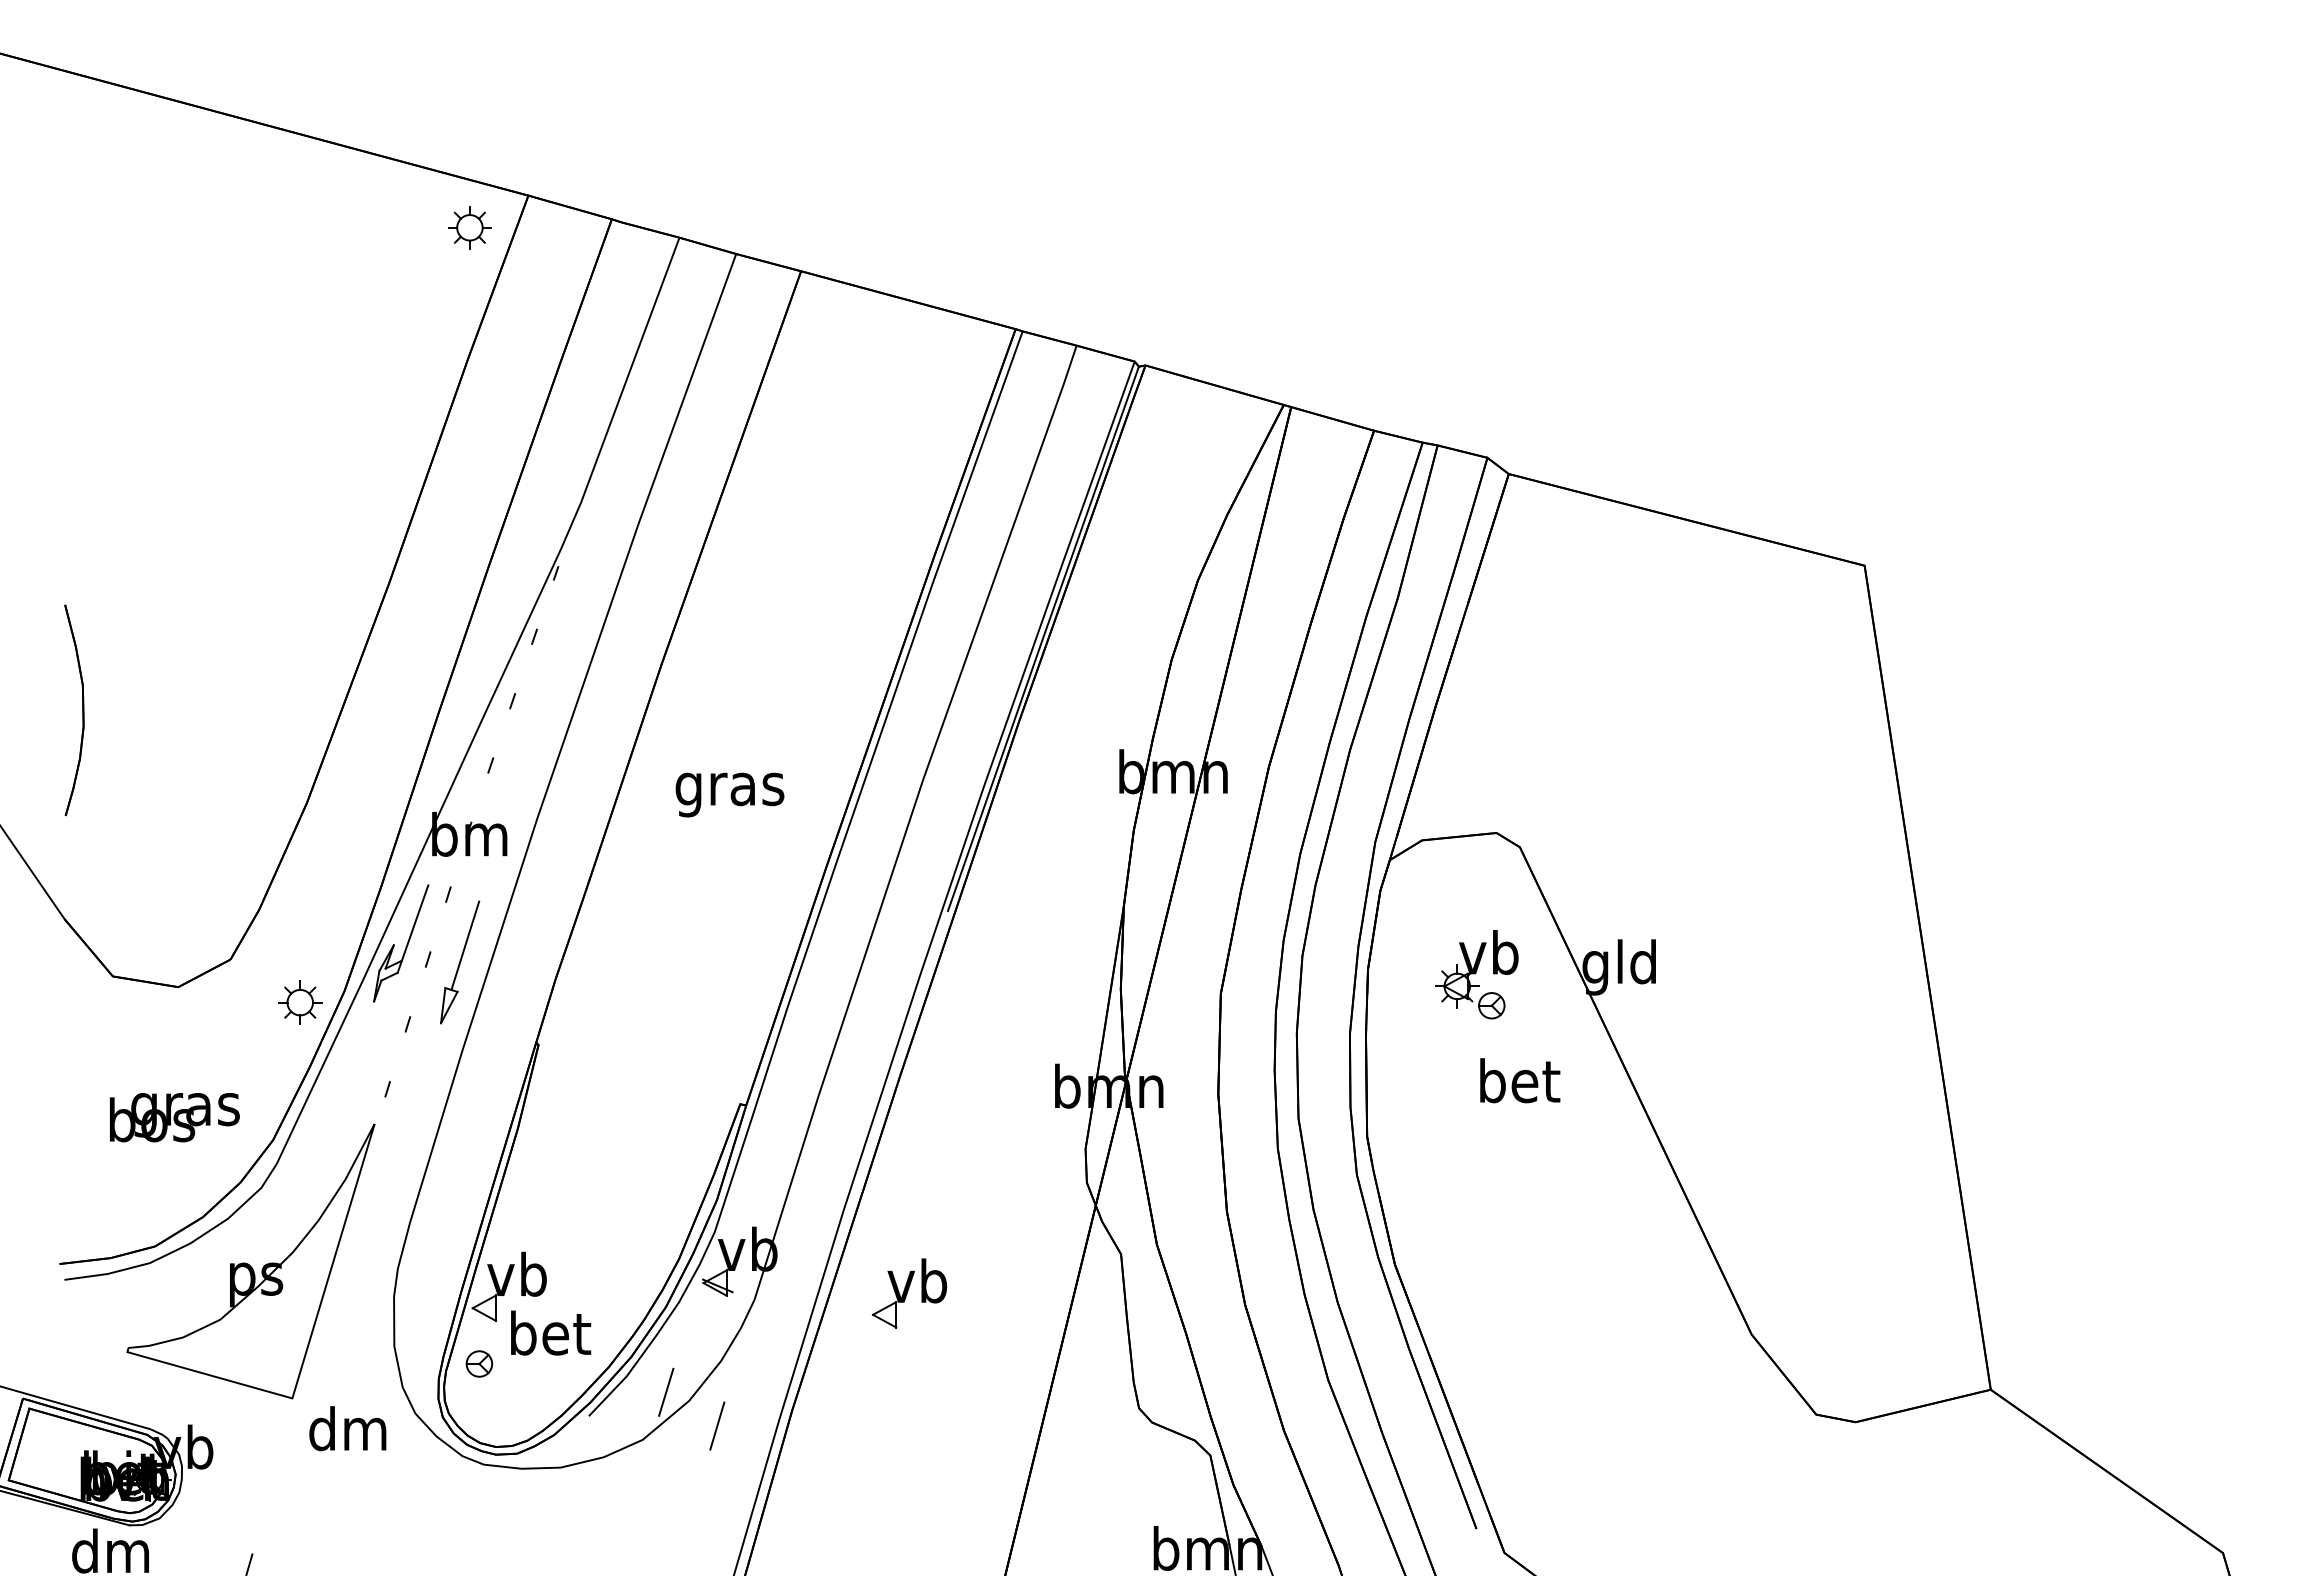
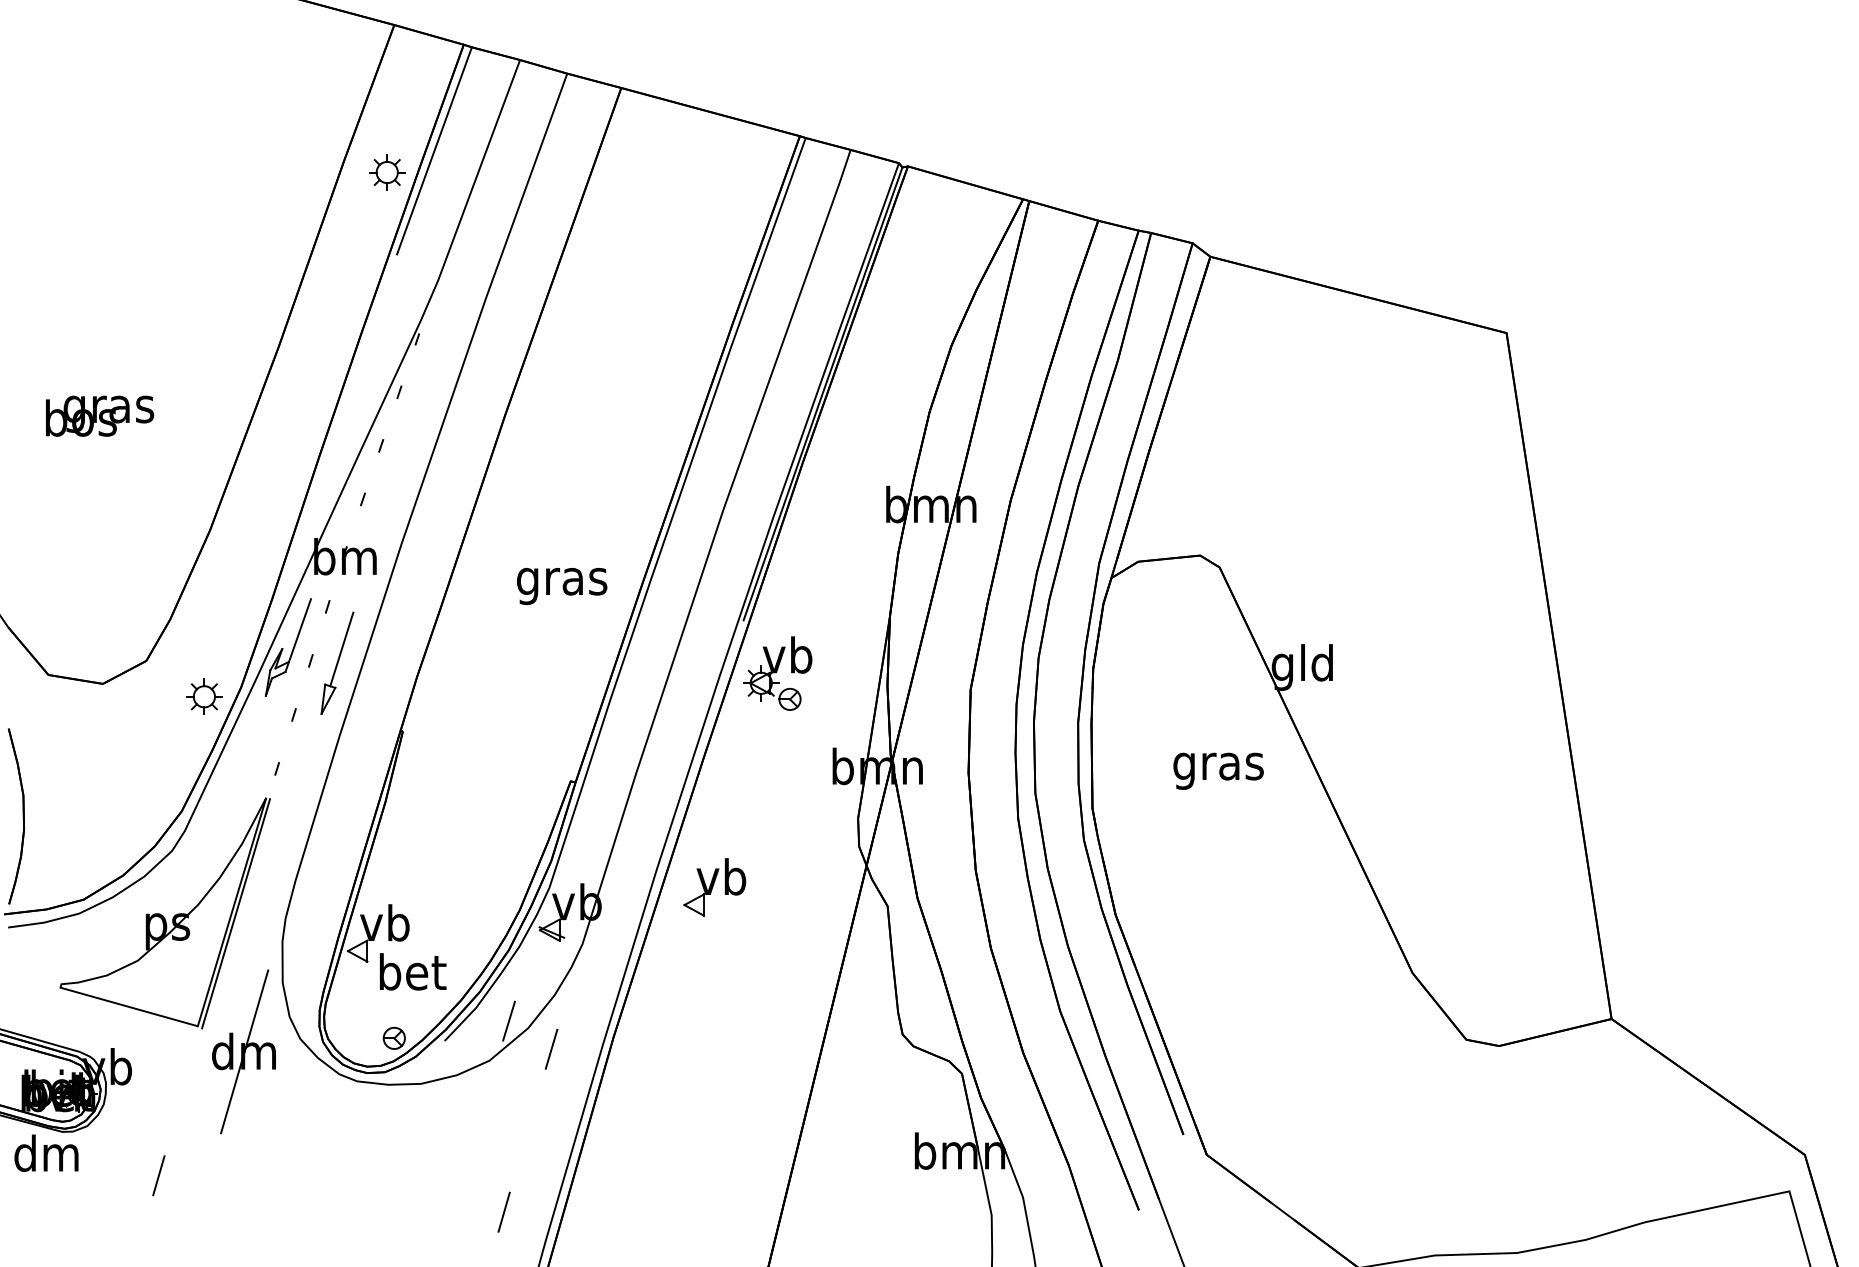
part: (469, 227) -> (386, 172), moved
line: (576, 346) -> (434, 150), added
part: (82, 710) -> (23, 816), moved
text: (729, 794) -> (561, 585), moved
part: (1476, 974) -> (777, 673), moved
text: (1518, 1086) -> (1218, 766), bet -> gras
text: (174, 1117) -> (99, 416), moved
line: (338, 1263) -> (236, 913), added
part: (909, 1293) -> (714, 887), moved
part: (479, 1363) -> (394, 1037), moved
line: (348, 1429) -> (244, 1052), added

